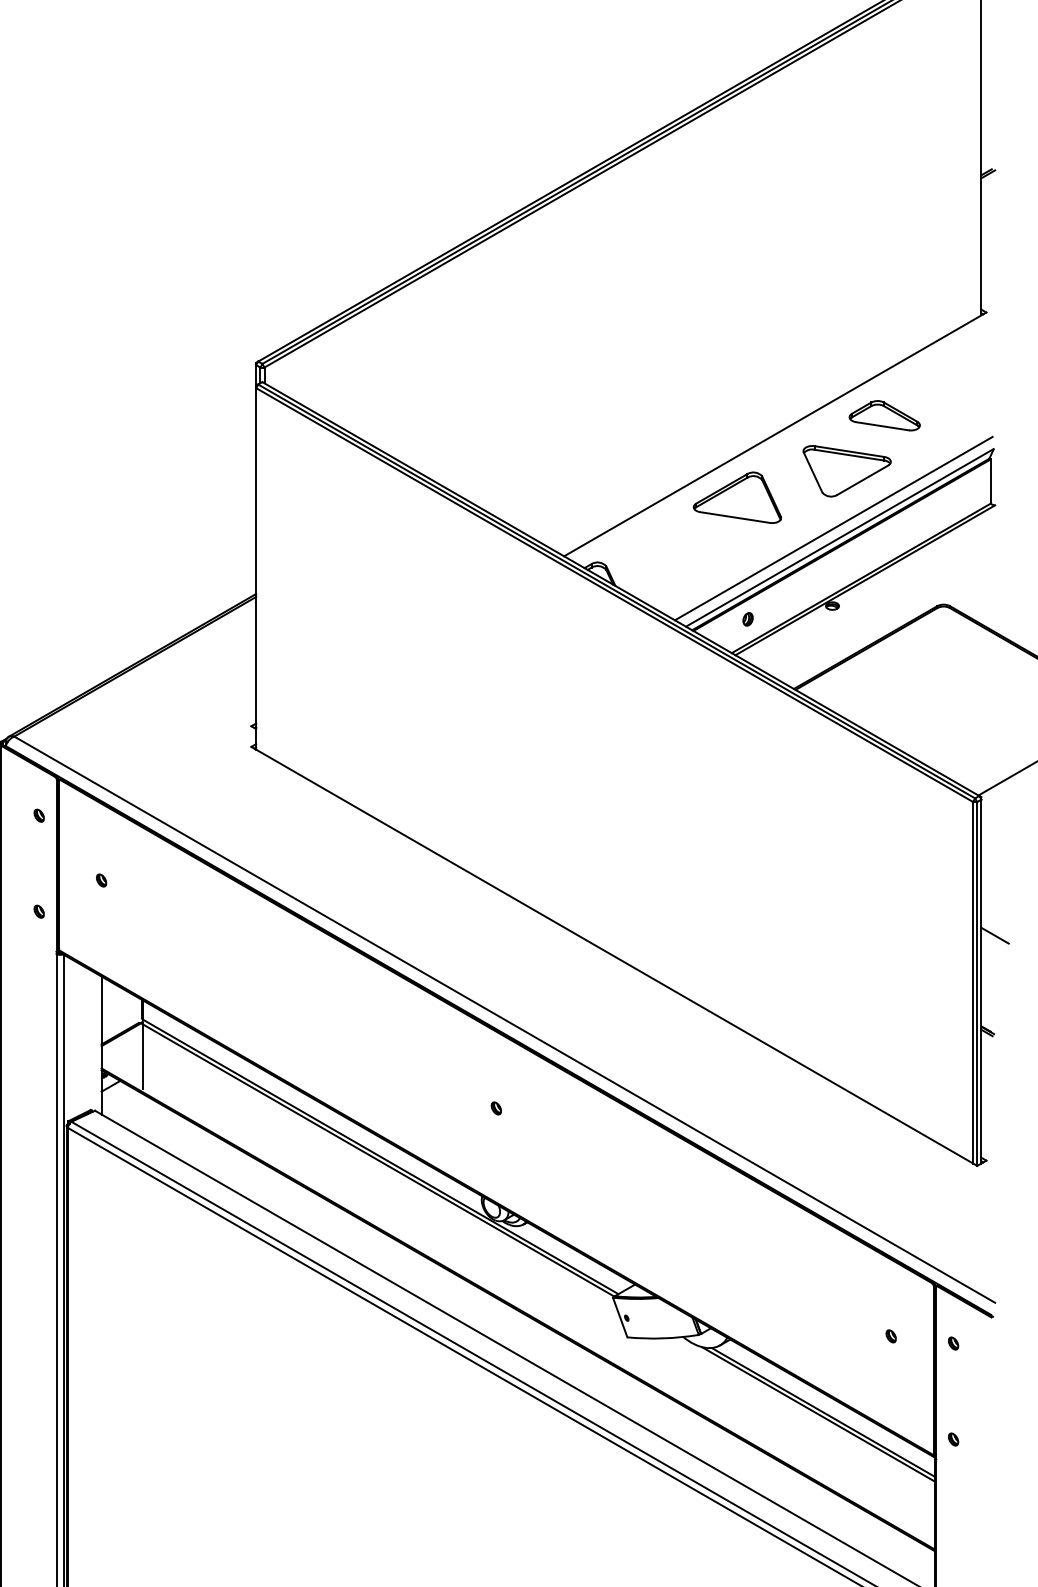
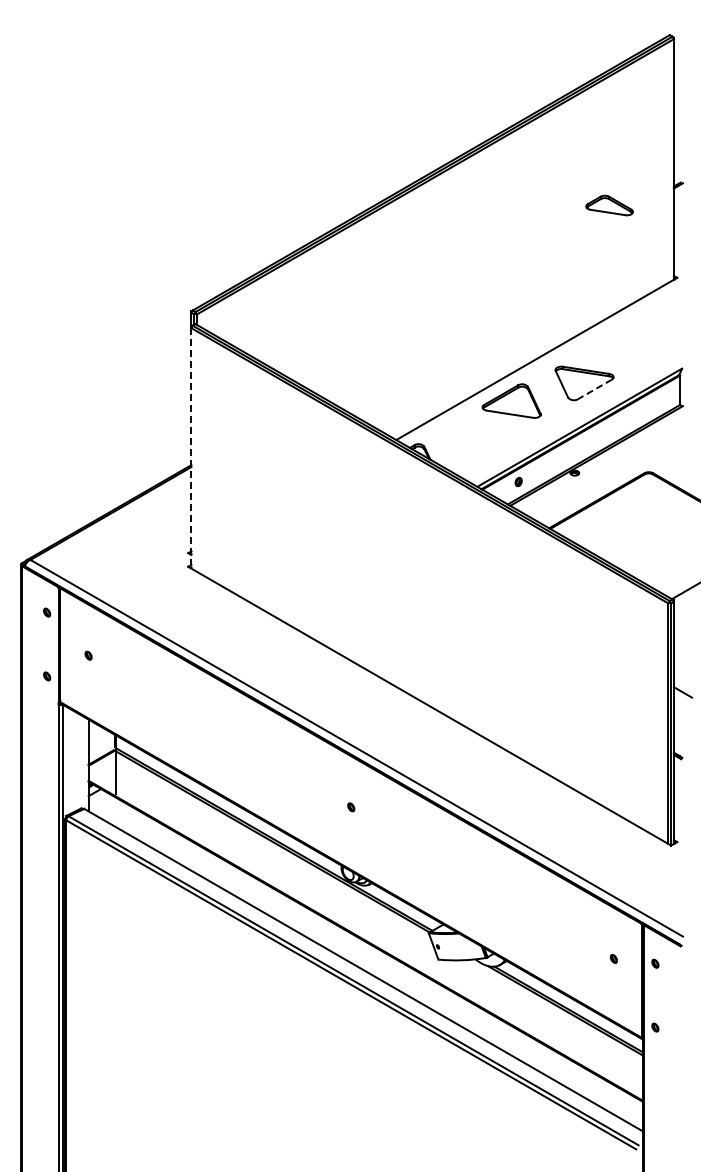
part: (884, 415) -> (609, 205), moved
line: (862, 480) -> (594, 389), solid -> dashed
line: (833, 528) -> (575, 421), removed
line: (256, 569) -> (191, 448), solid -> dashed

